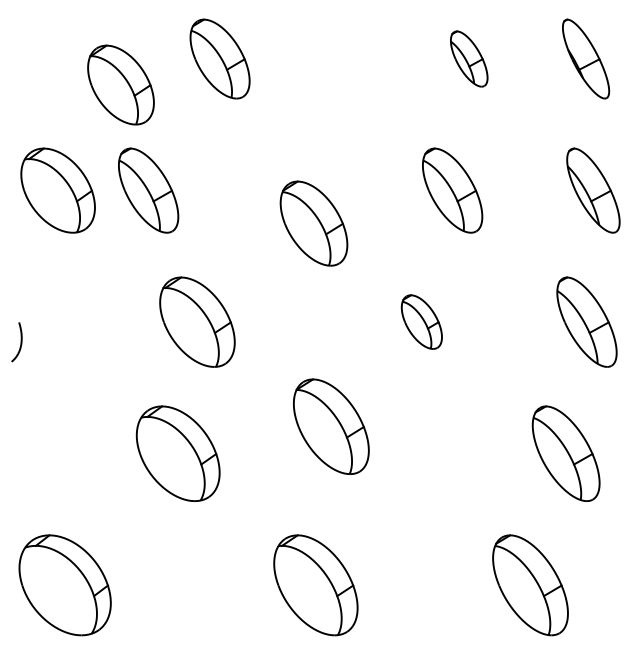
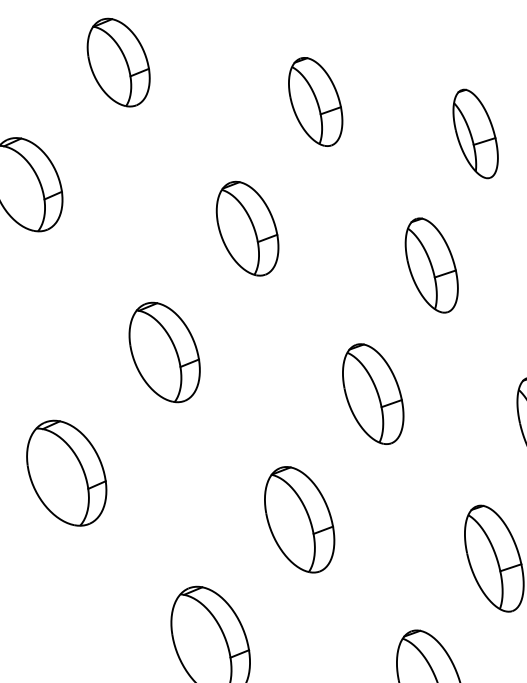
part: (219, 58) -> (315, 101), moved
part: (469, 58) -> (476, 133), size x1.43
part: (120, 84) -> (118, 61), moved
part: (148, 190) -> (120, 203), removed
part: (313, 223) -> (247, 228), moved
part: (197, 321) -> (164, 351), moved
part: (421, 321) -> (373, 393), size x1.67
part: (331, 426) -> (299, 519), moved
part: (177, 453) -> (66, 472), moved

